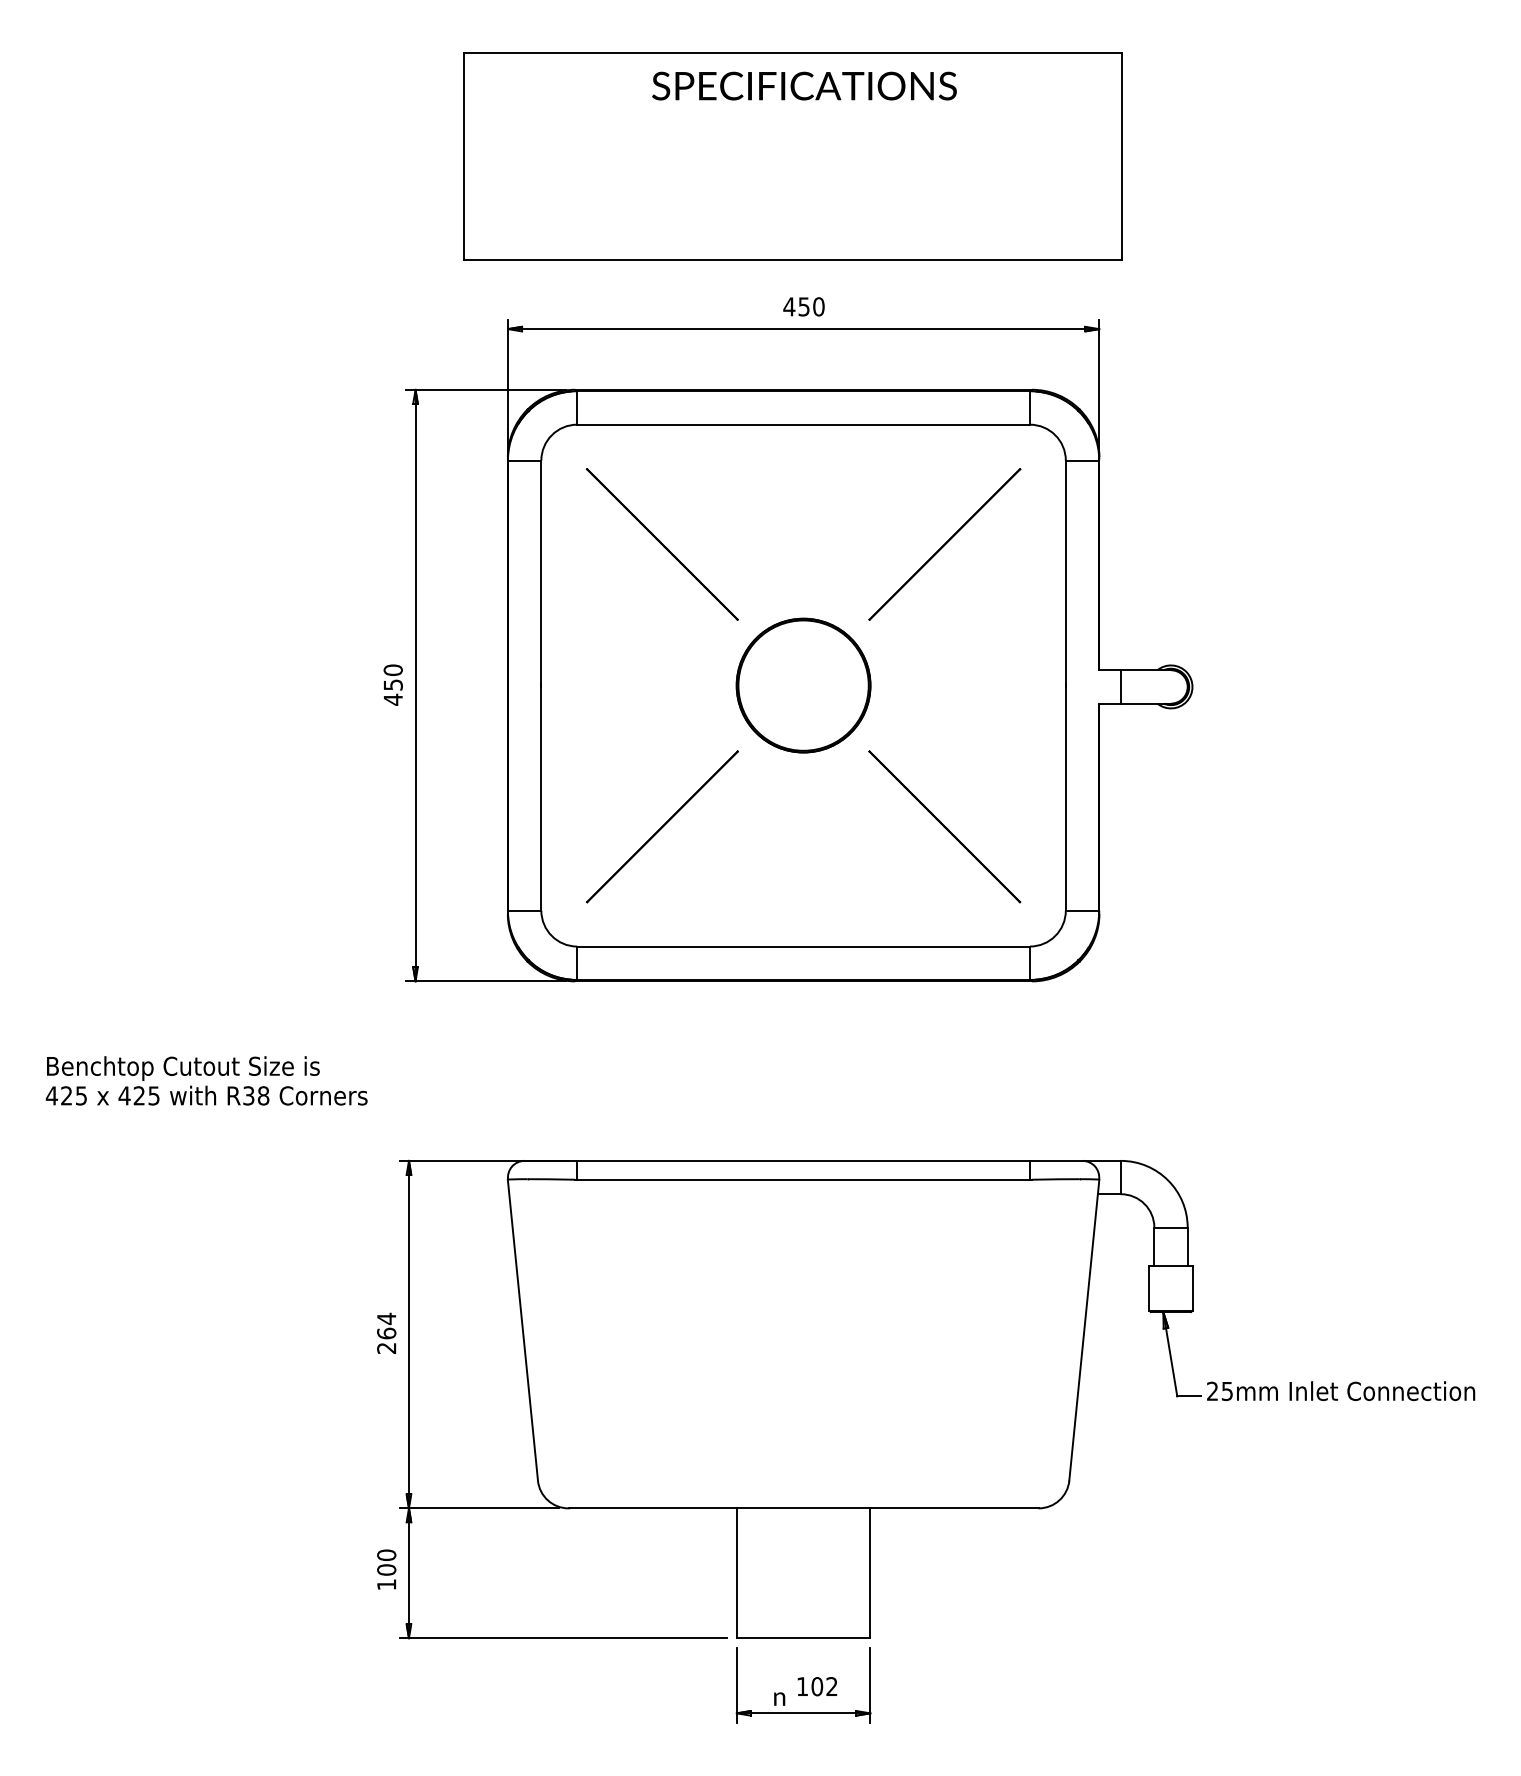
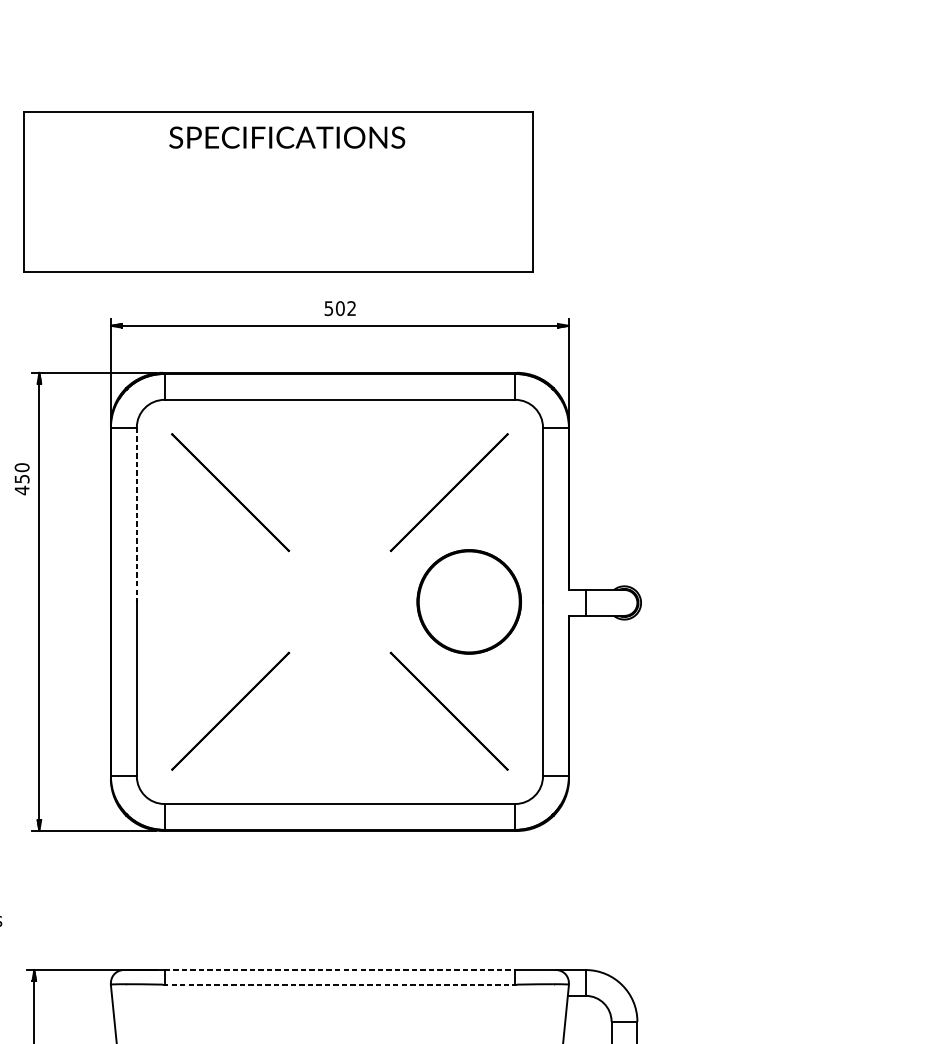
part: (792, 156) -> (277, 192), moved
text: (803, 306) -> (339, 308), 450 -> 502
line: (541, 574) -> (136, 515), solid -> dashed
text: (392, 684) -> (21, 478), moved
part: (803, 685) -> (469, 601), moved
line: (804, 1160) -> (340, 969), solid -> dashed
line: (804, 1179) -> (340, 984), solid -> dashed

